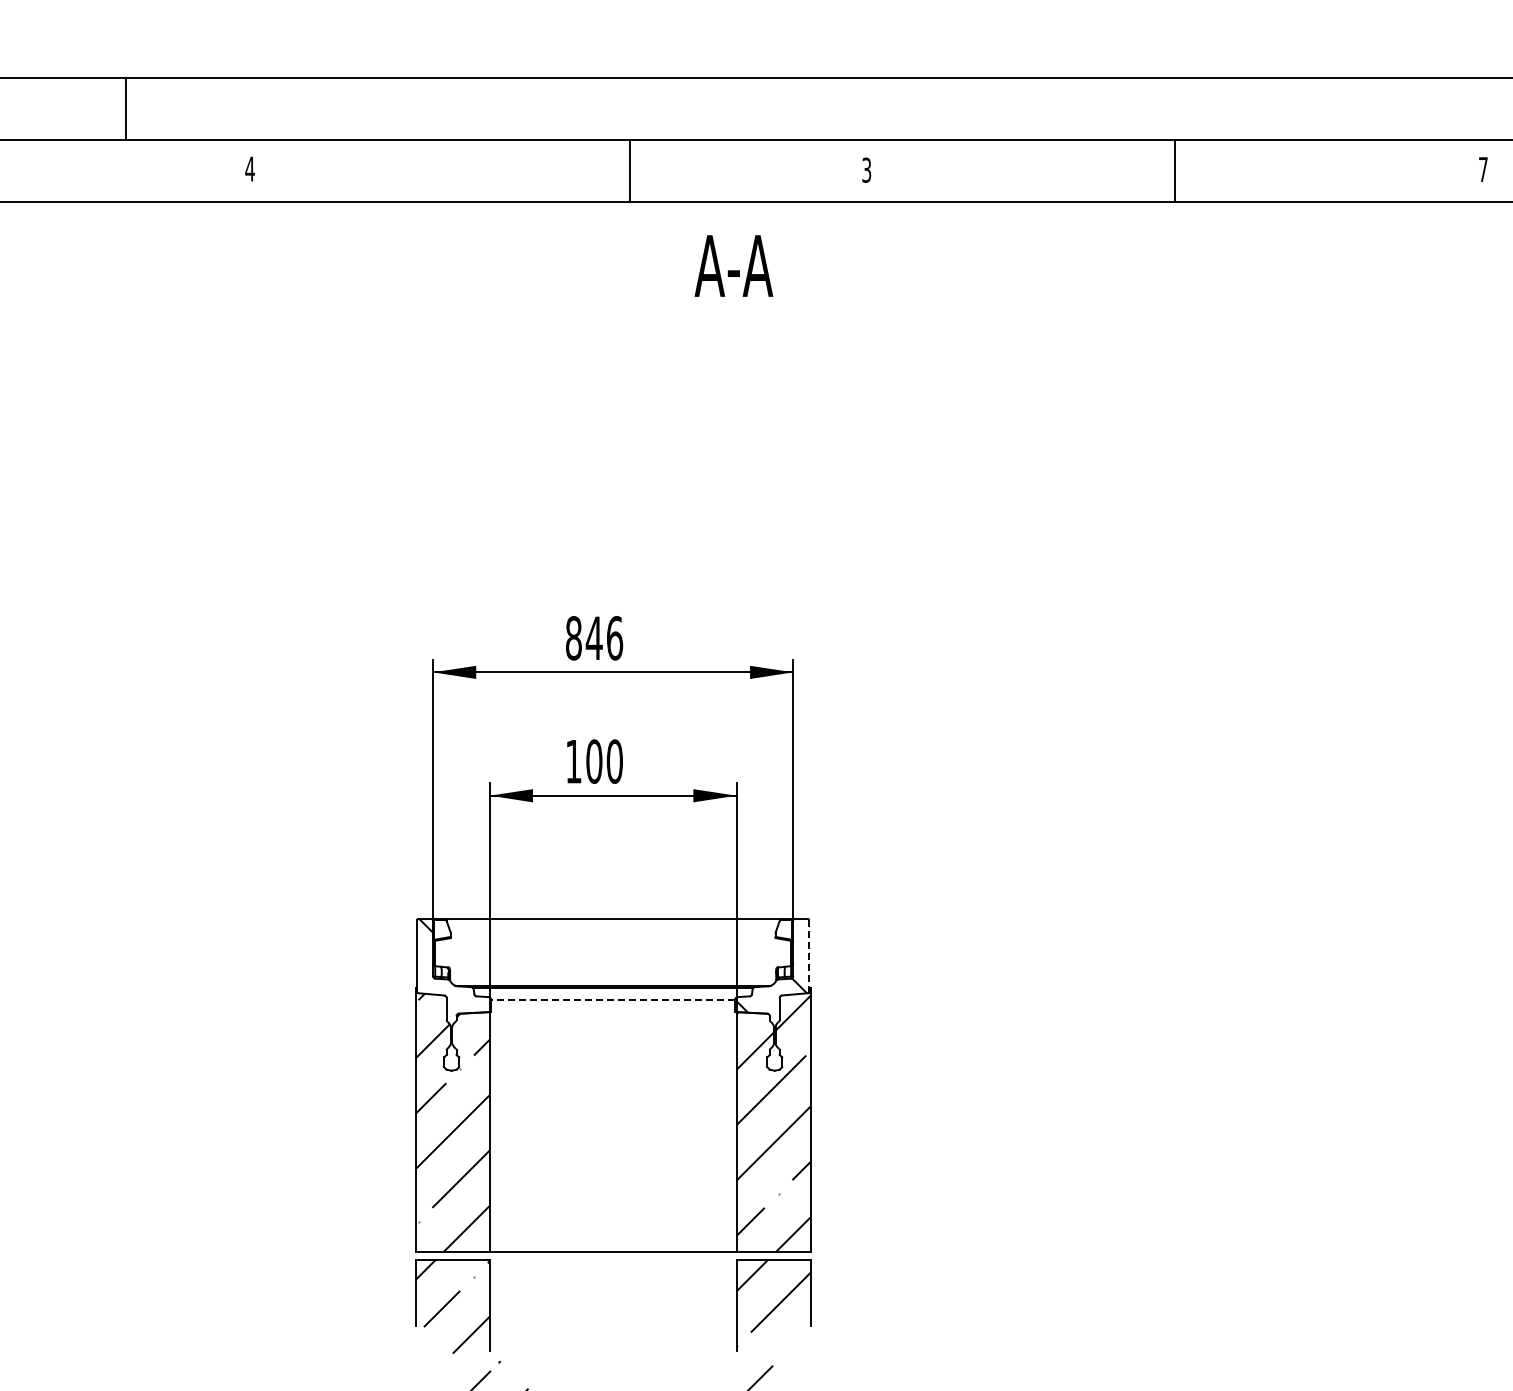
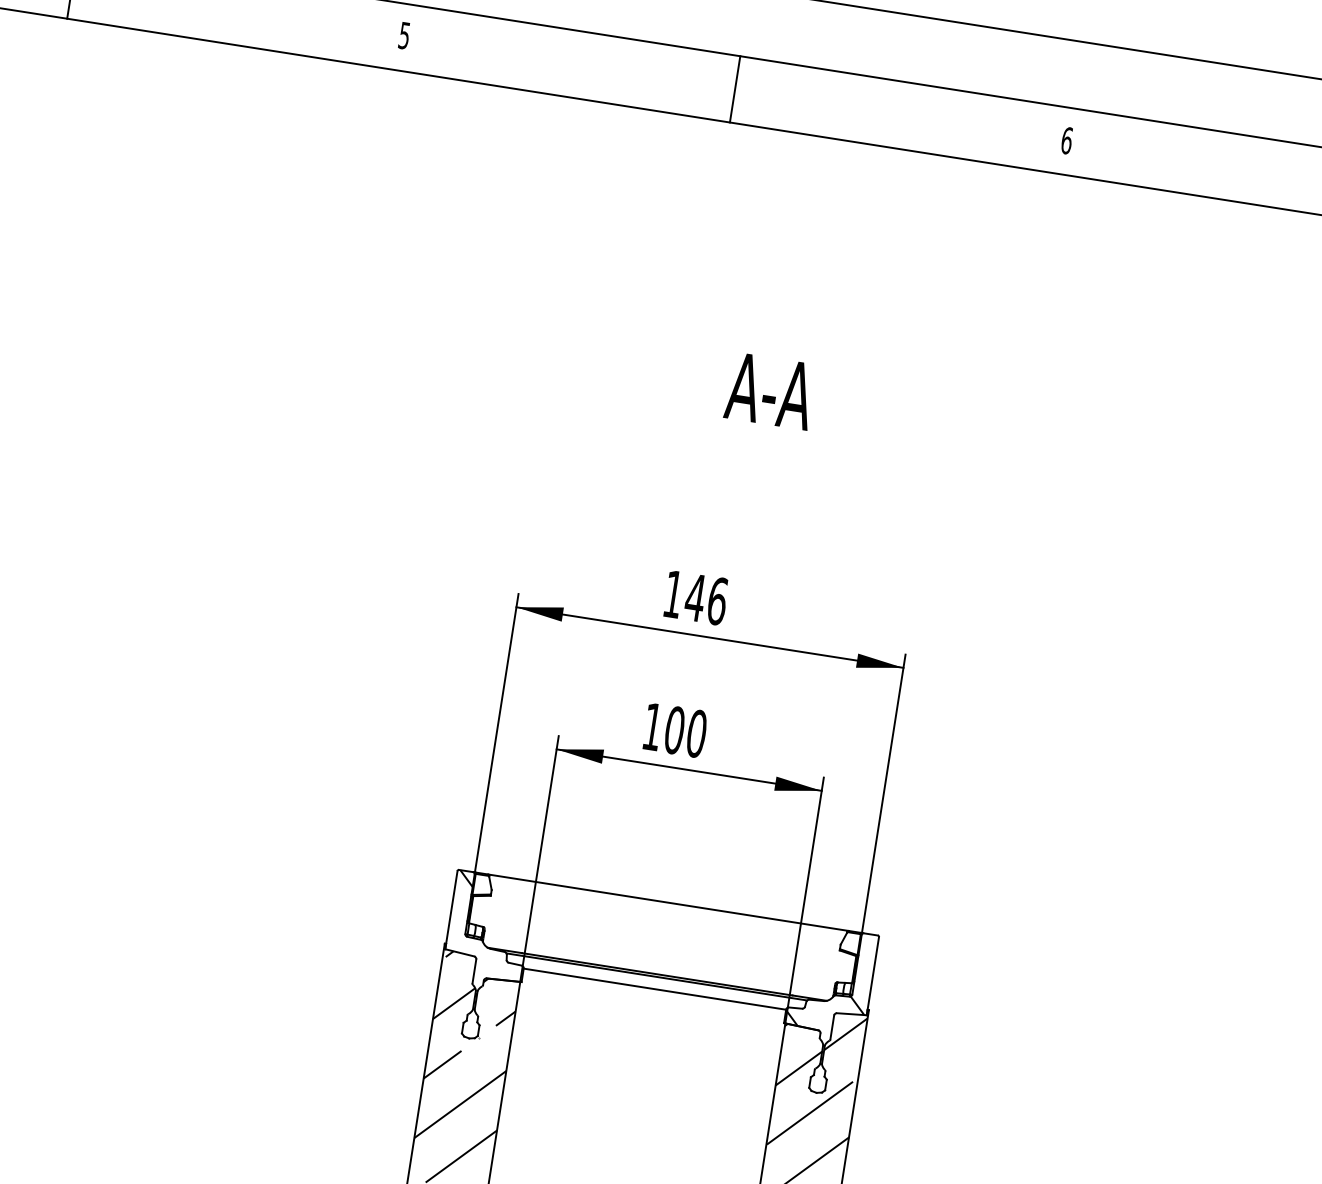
text: (249, 168) -> (404, 34), 4 -> 5
text: (866, 169) -> (1066, 139), 3 -> 6
line: (630, 170) -> (735, 89), moved
text: (733, 265) -> (769, 390), moved
text: (573, 638) -> (673, 594), 846 -> 146
line: (809, 957) -> (872, 977), dashed -> solid
line: (612, 999) -> (654, 988), dashed -> solid

